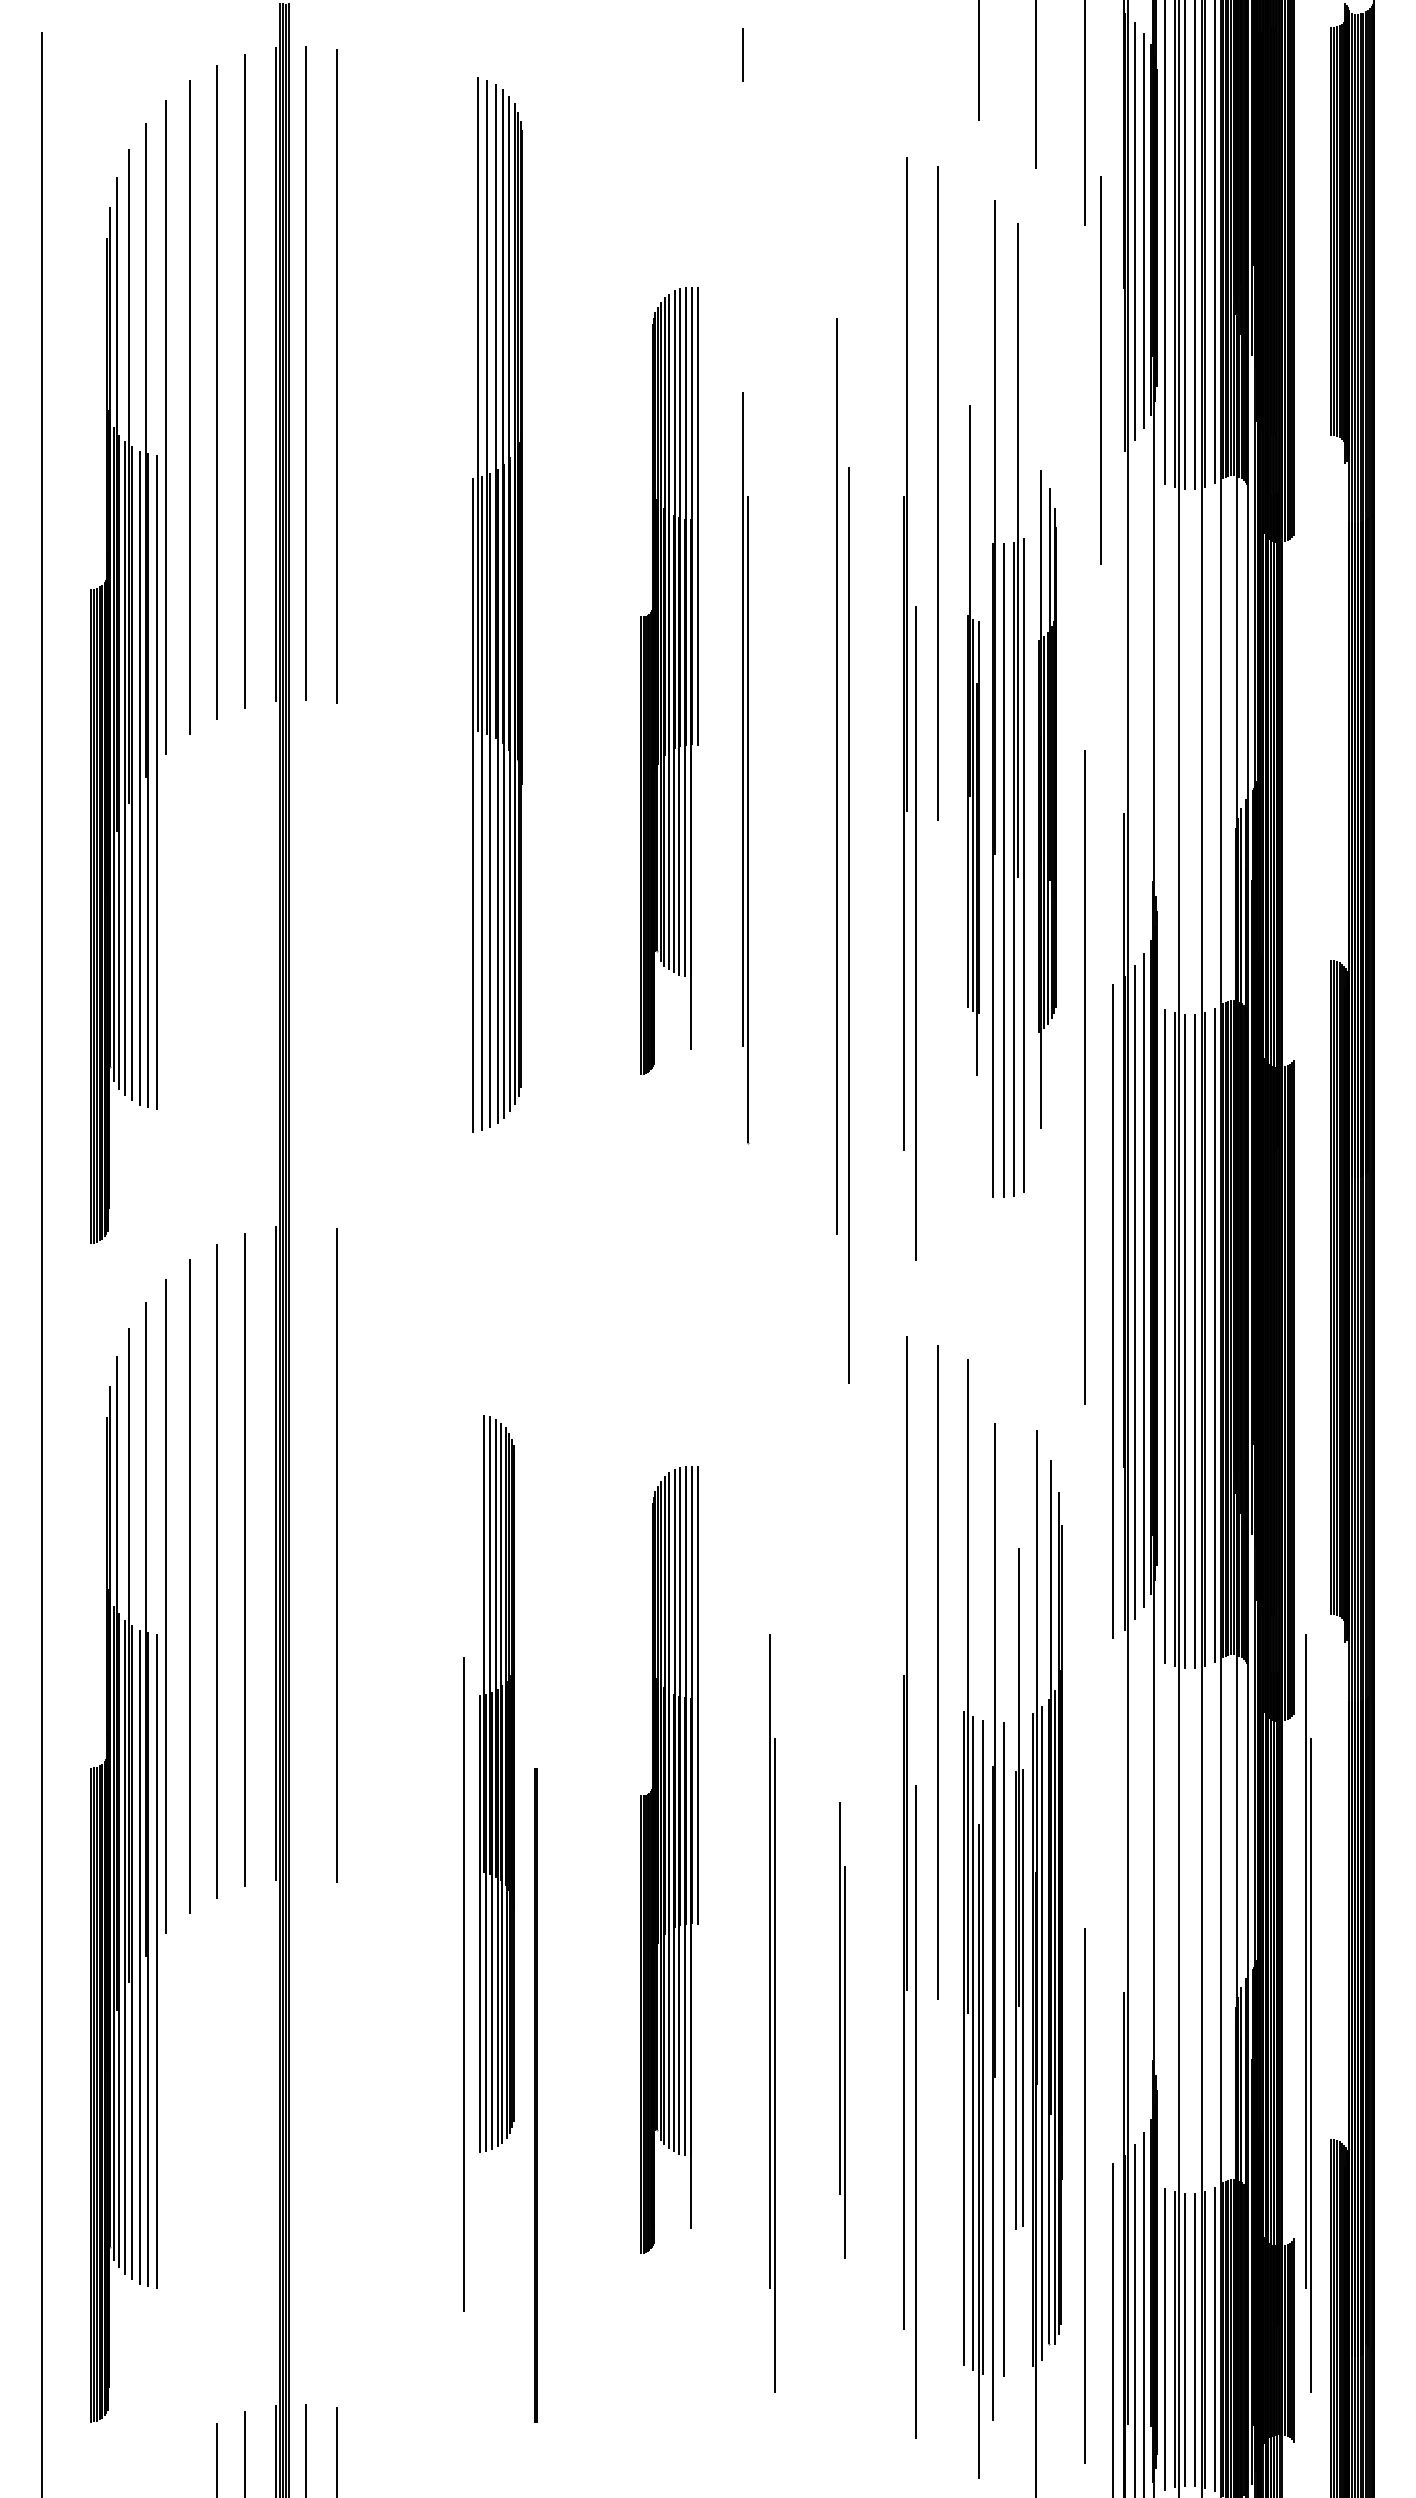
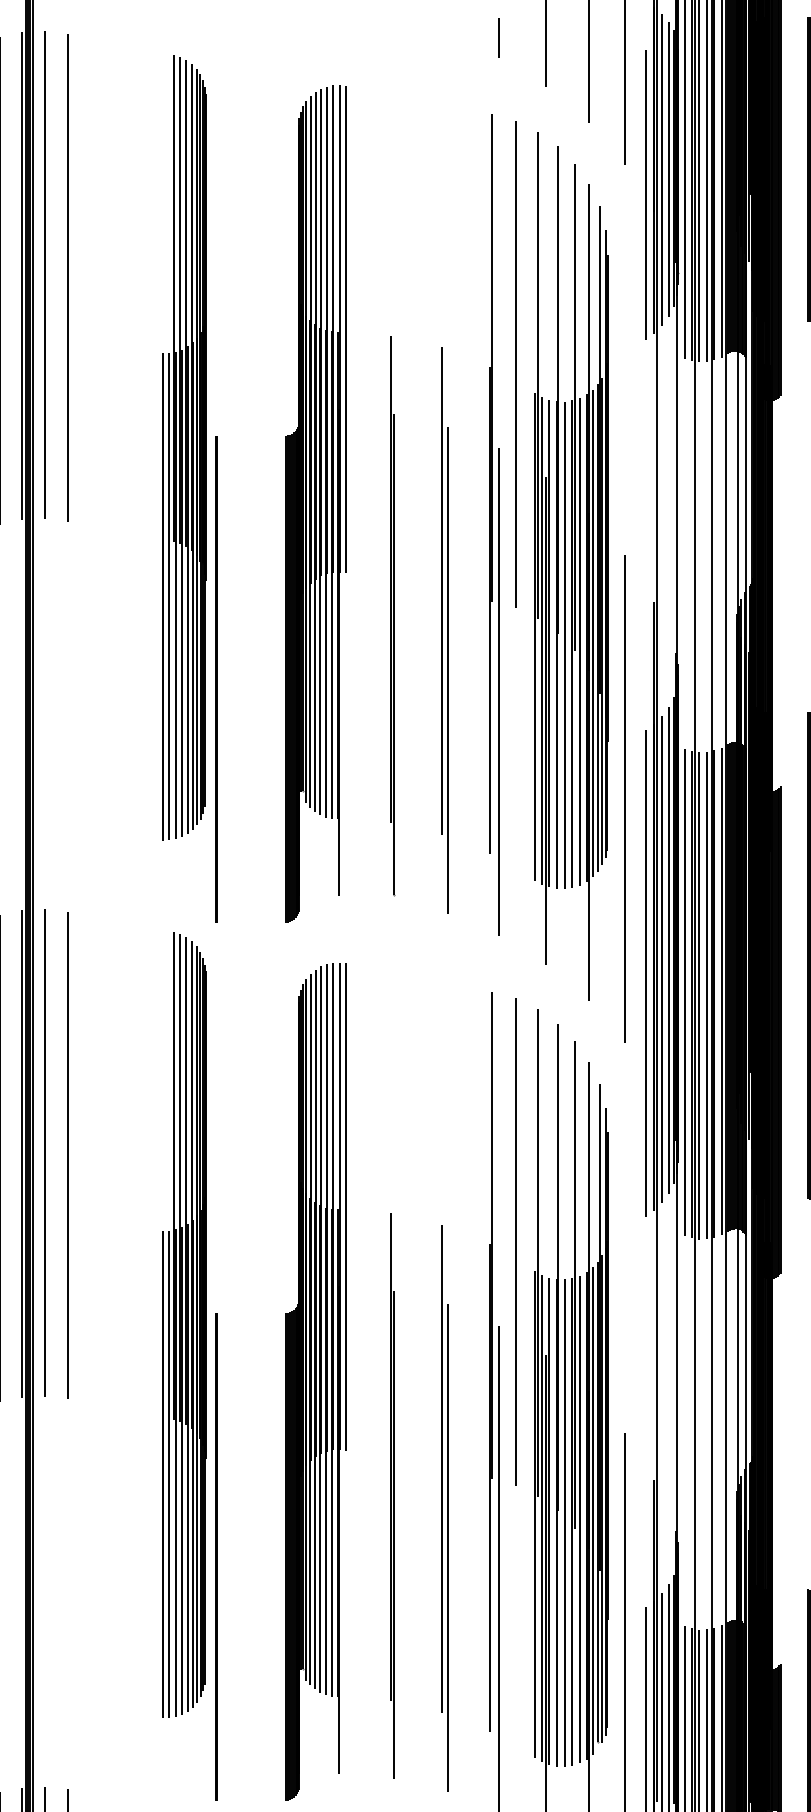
line: (742, 54) -> (498, 37), moved
line: (1100, 370) -> (645, 194), moved
part: (669, 680) -> (315, 503), size x1.43
part: (973, 740) -> (542, 548), size x1.67
part: (745, 768) -> (392, 616), moved
part: (1047, 799) -> (597, 592), size x1.67
line: (463, 805) -> (162, 596), added
part: (842, 851) -> (444, 631), size x0.71
line: (535, 916) -> (215, 679), added
line: (305, 1552) -> (44, 1152), added
part: (497, 1783) -> (187, 1324), size x1.43
part: (669, 1859) -> (315, 1381), size x1.43
part: (1018, 1888) -> (575, 1403), size x1.43
part: (993, 1921) -> (556, 1394), moved
part: (1308, 2013) -> (791, 1496), removed
part: (842, 2029) -> (444, 1507), size x1.67

